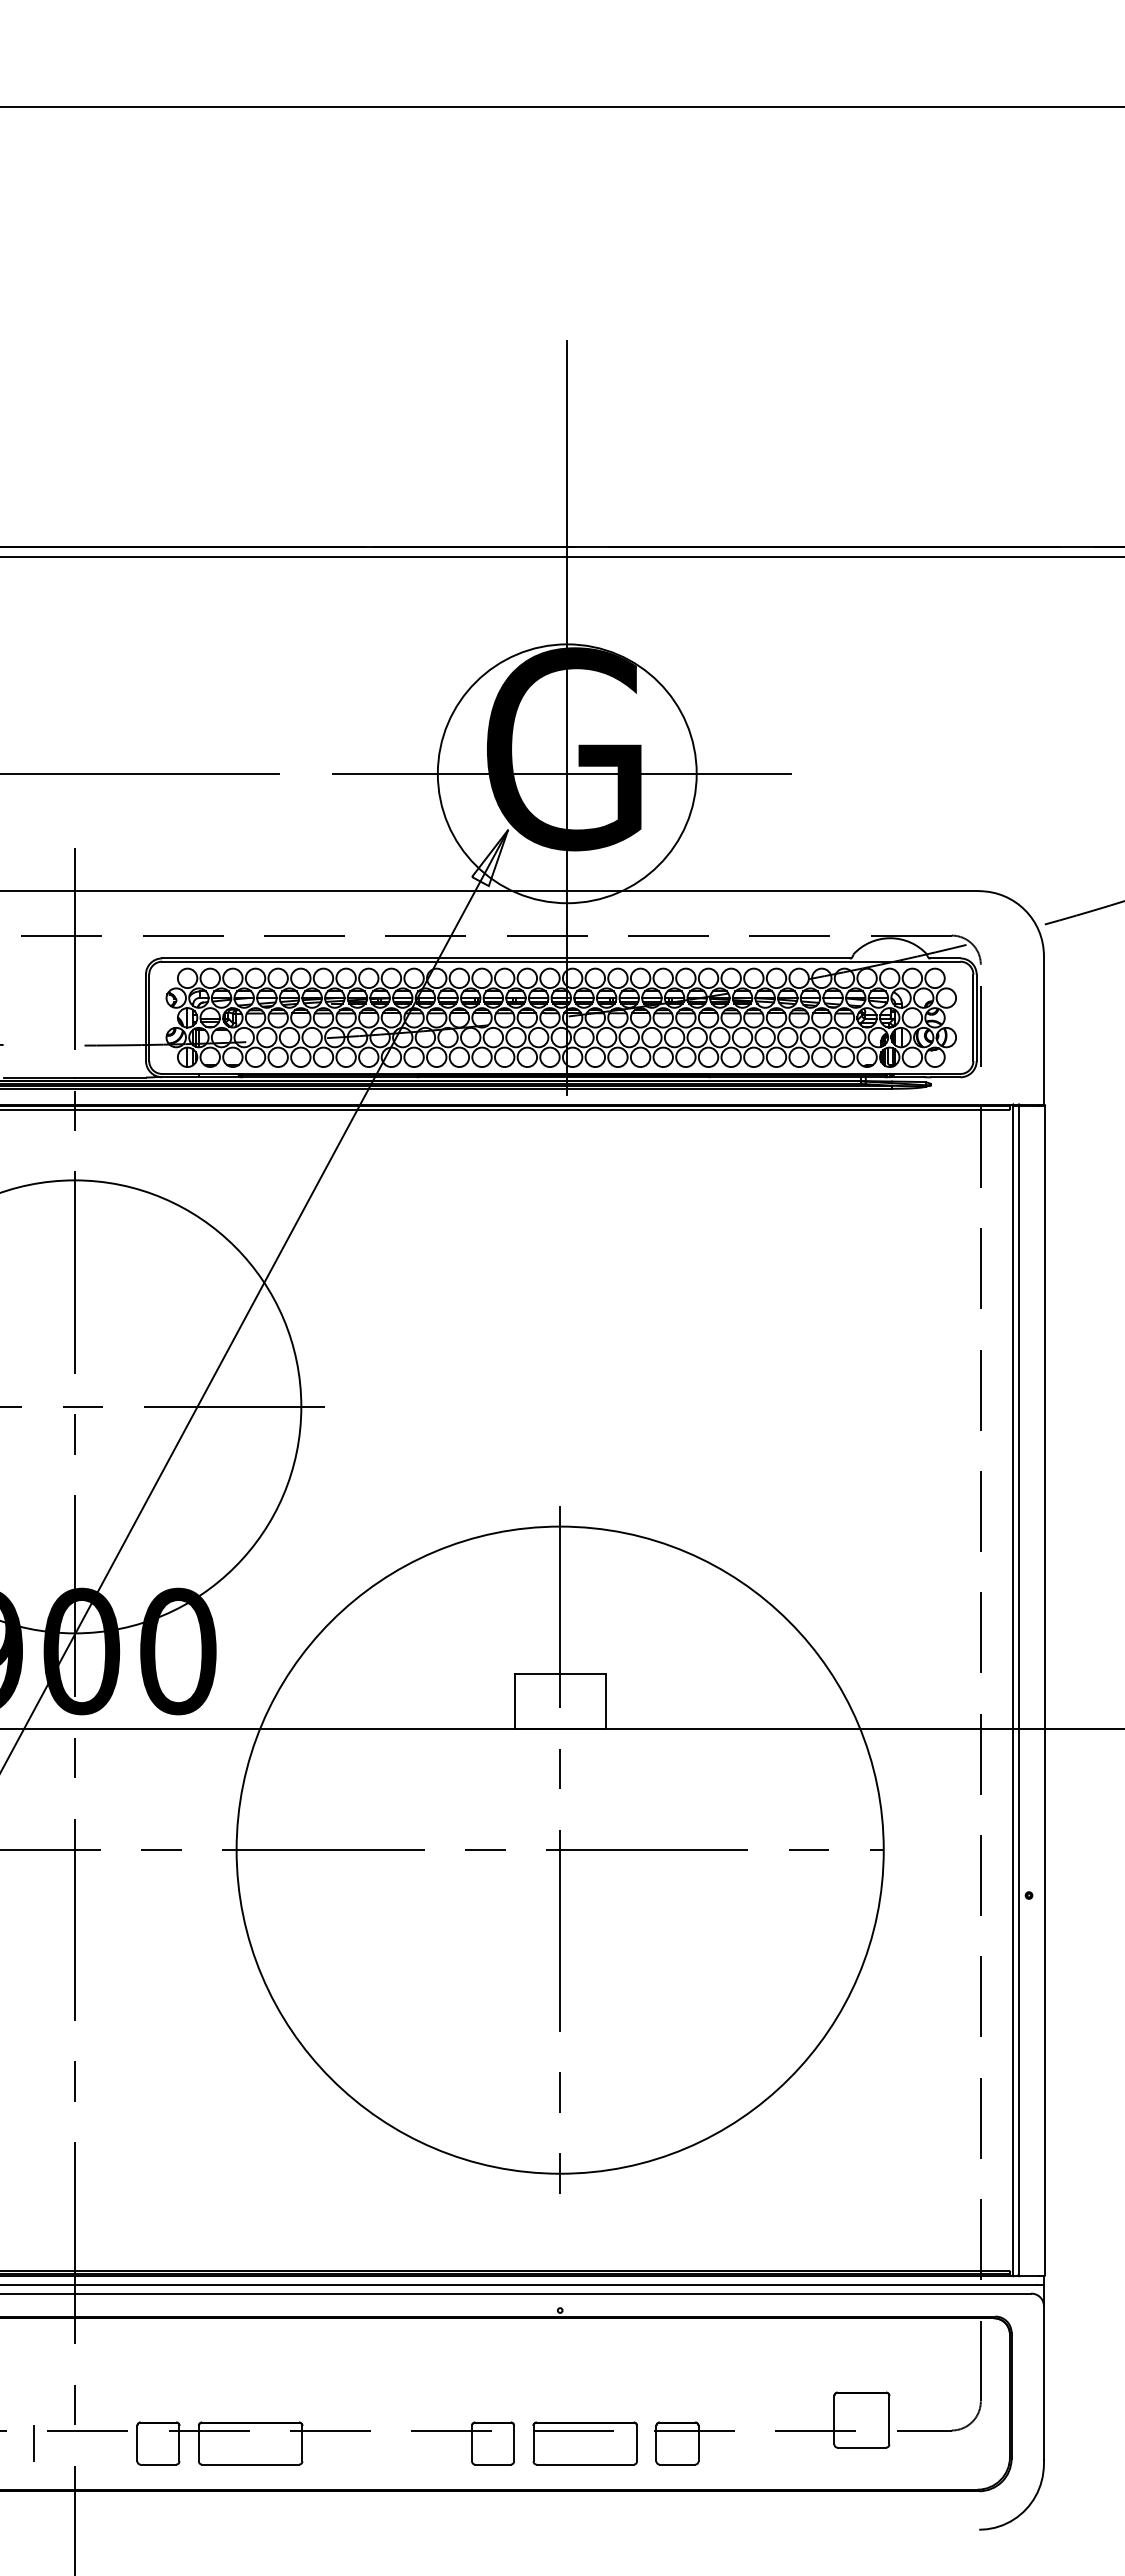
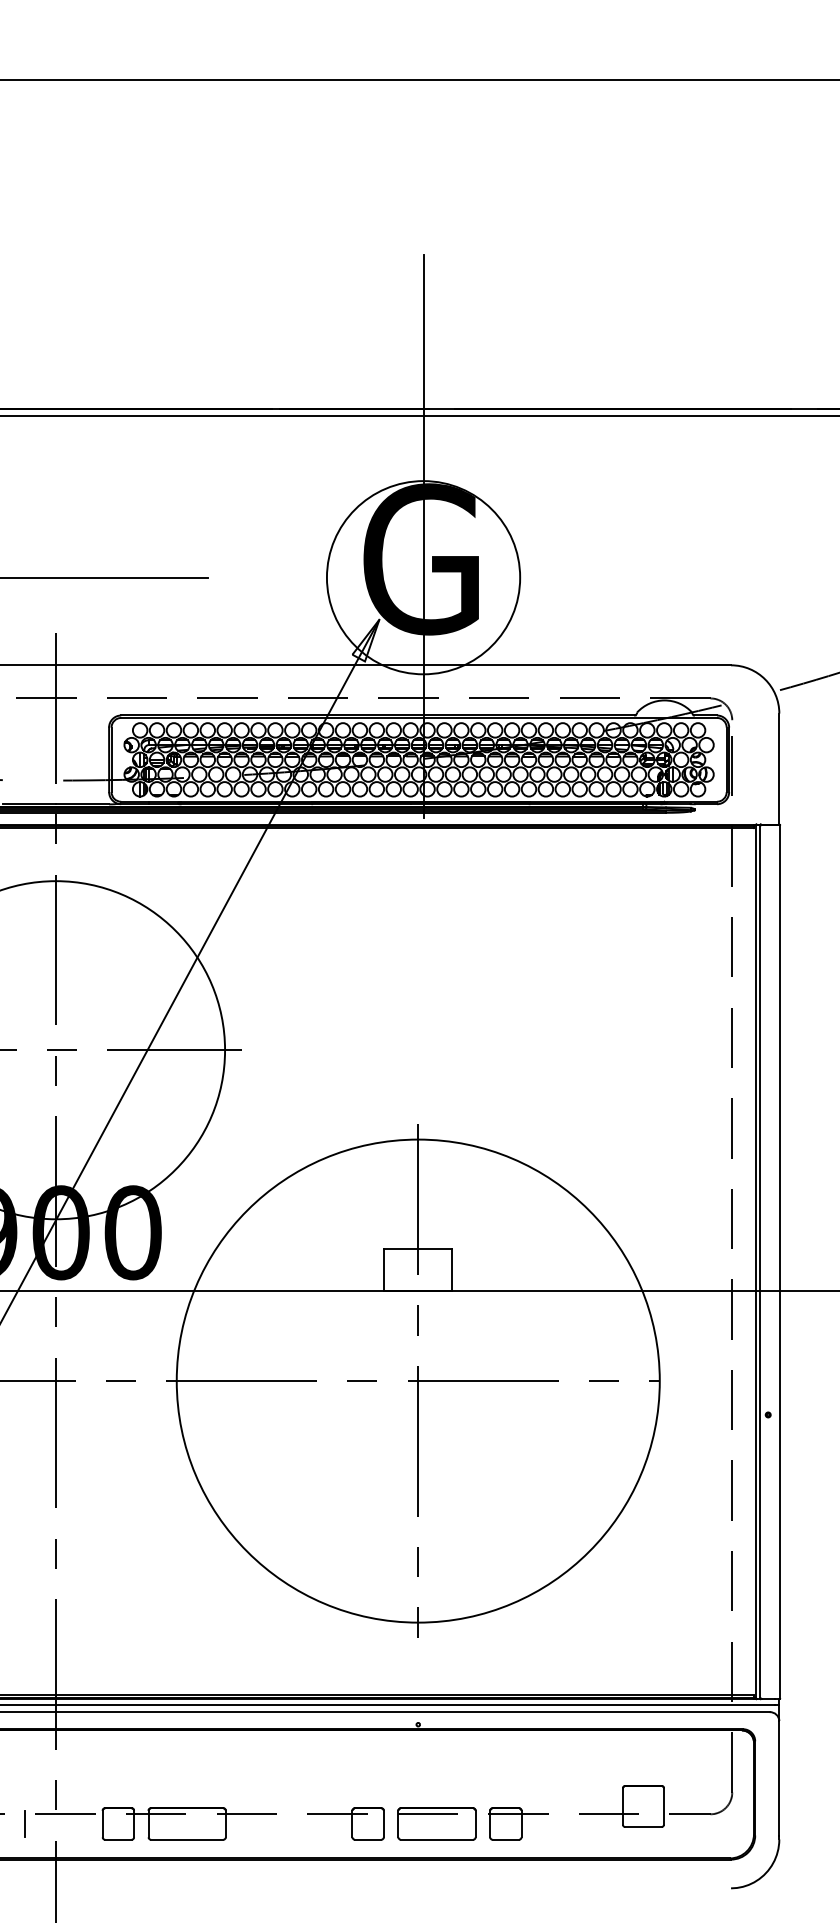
line: (561, 773) -> (419, 577), removed

